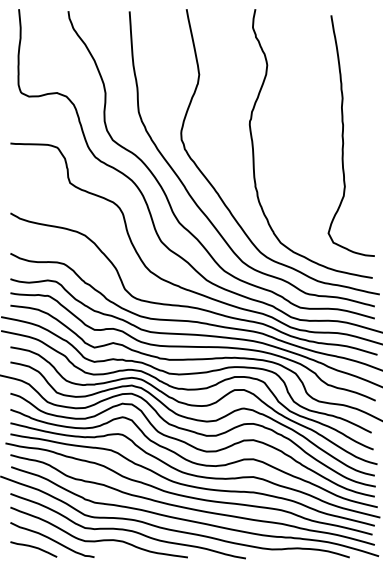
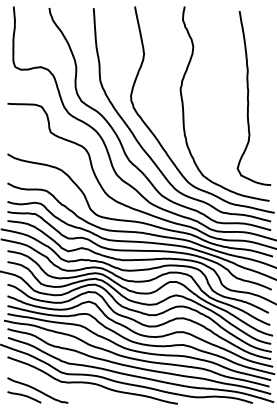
curve: (99, 539) -> (71, 390), removed

